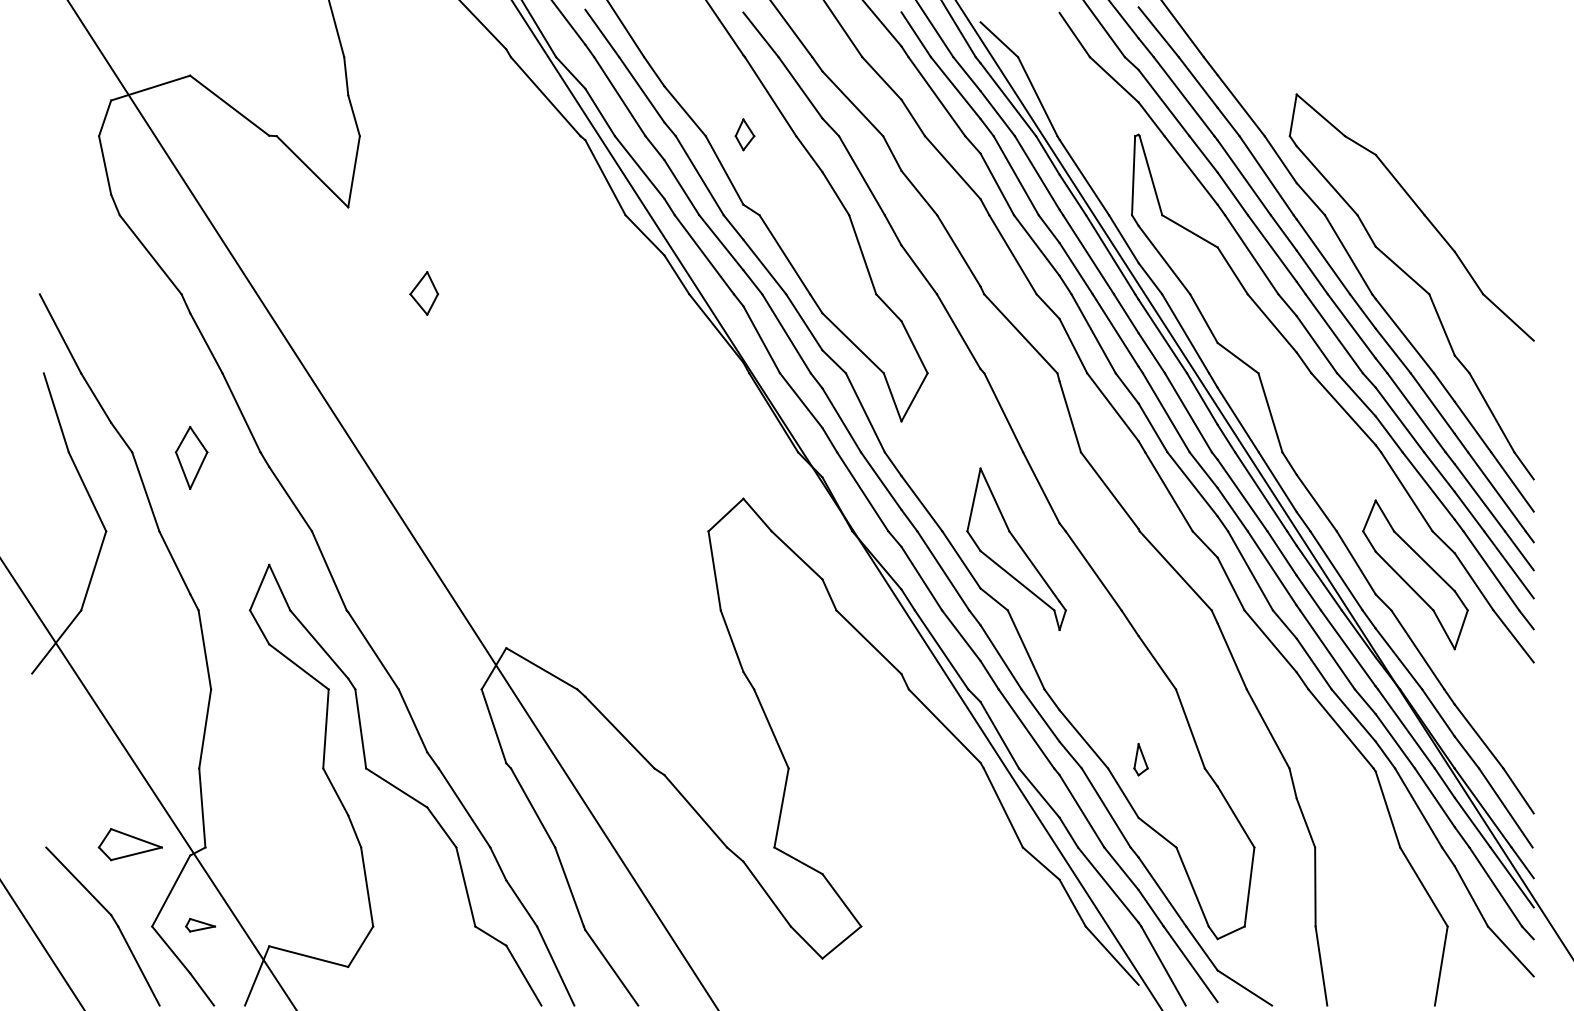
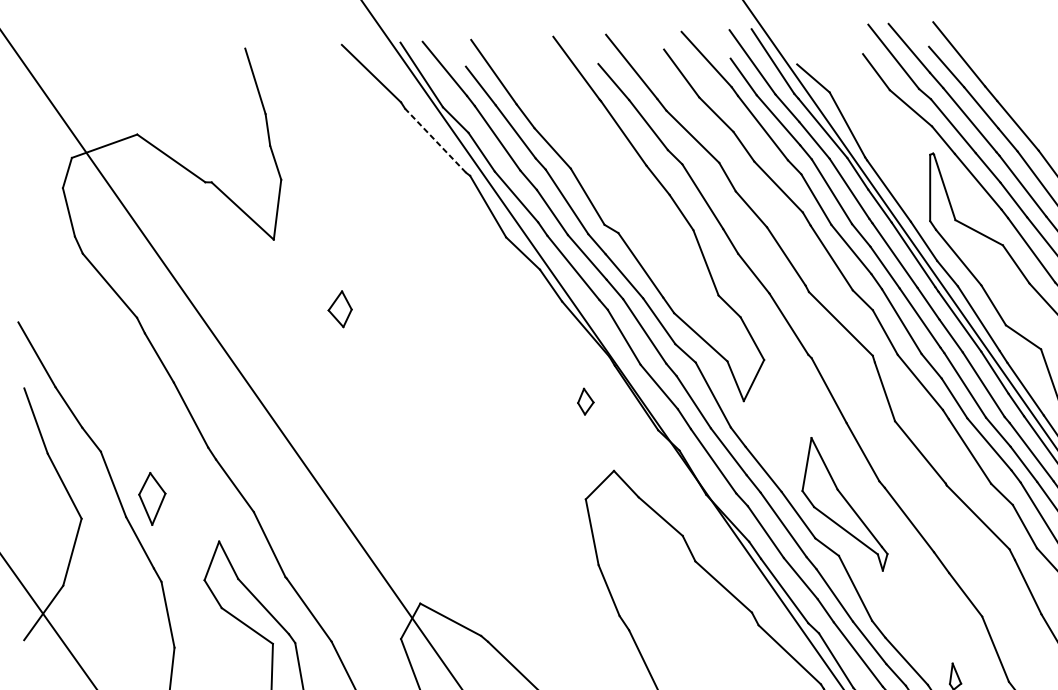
line: (545, 96) -> (435, 140), solid -> dashed
part: (744, 134) -> (585, 401), moved
part: (191, 457) -> (152, 498), moved

